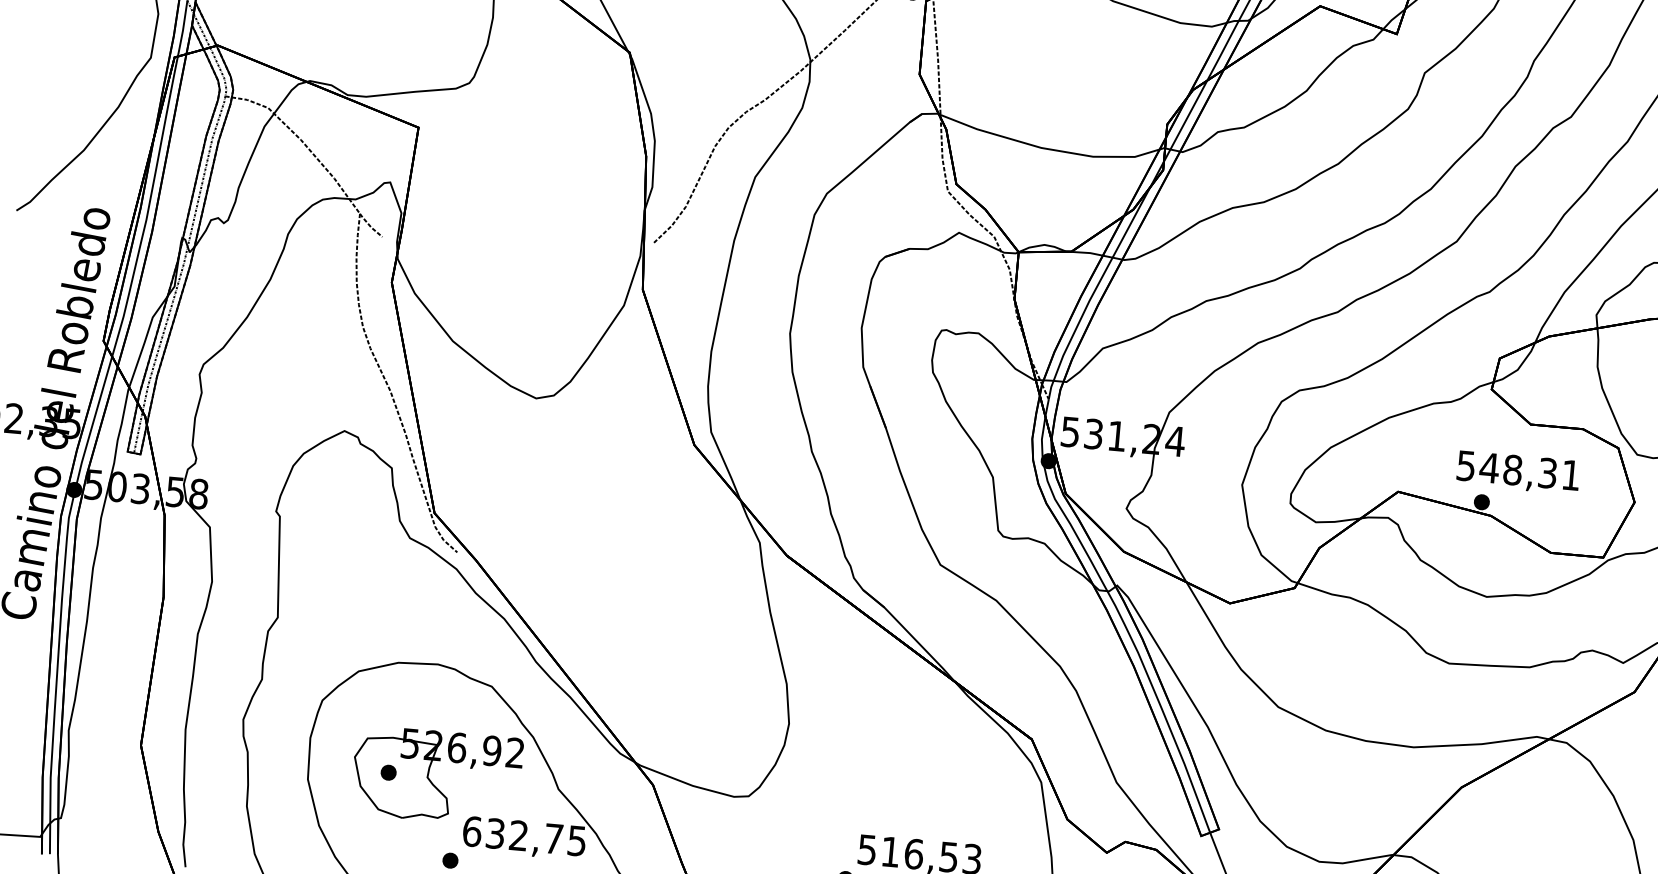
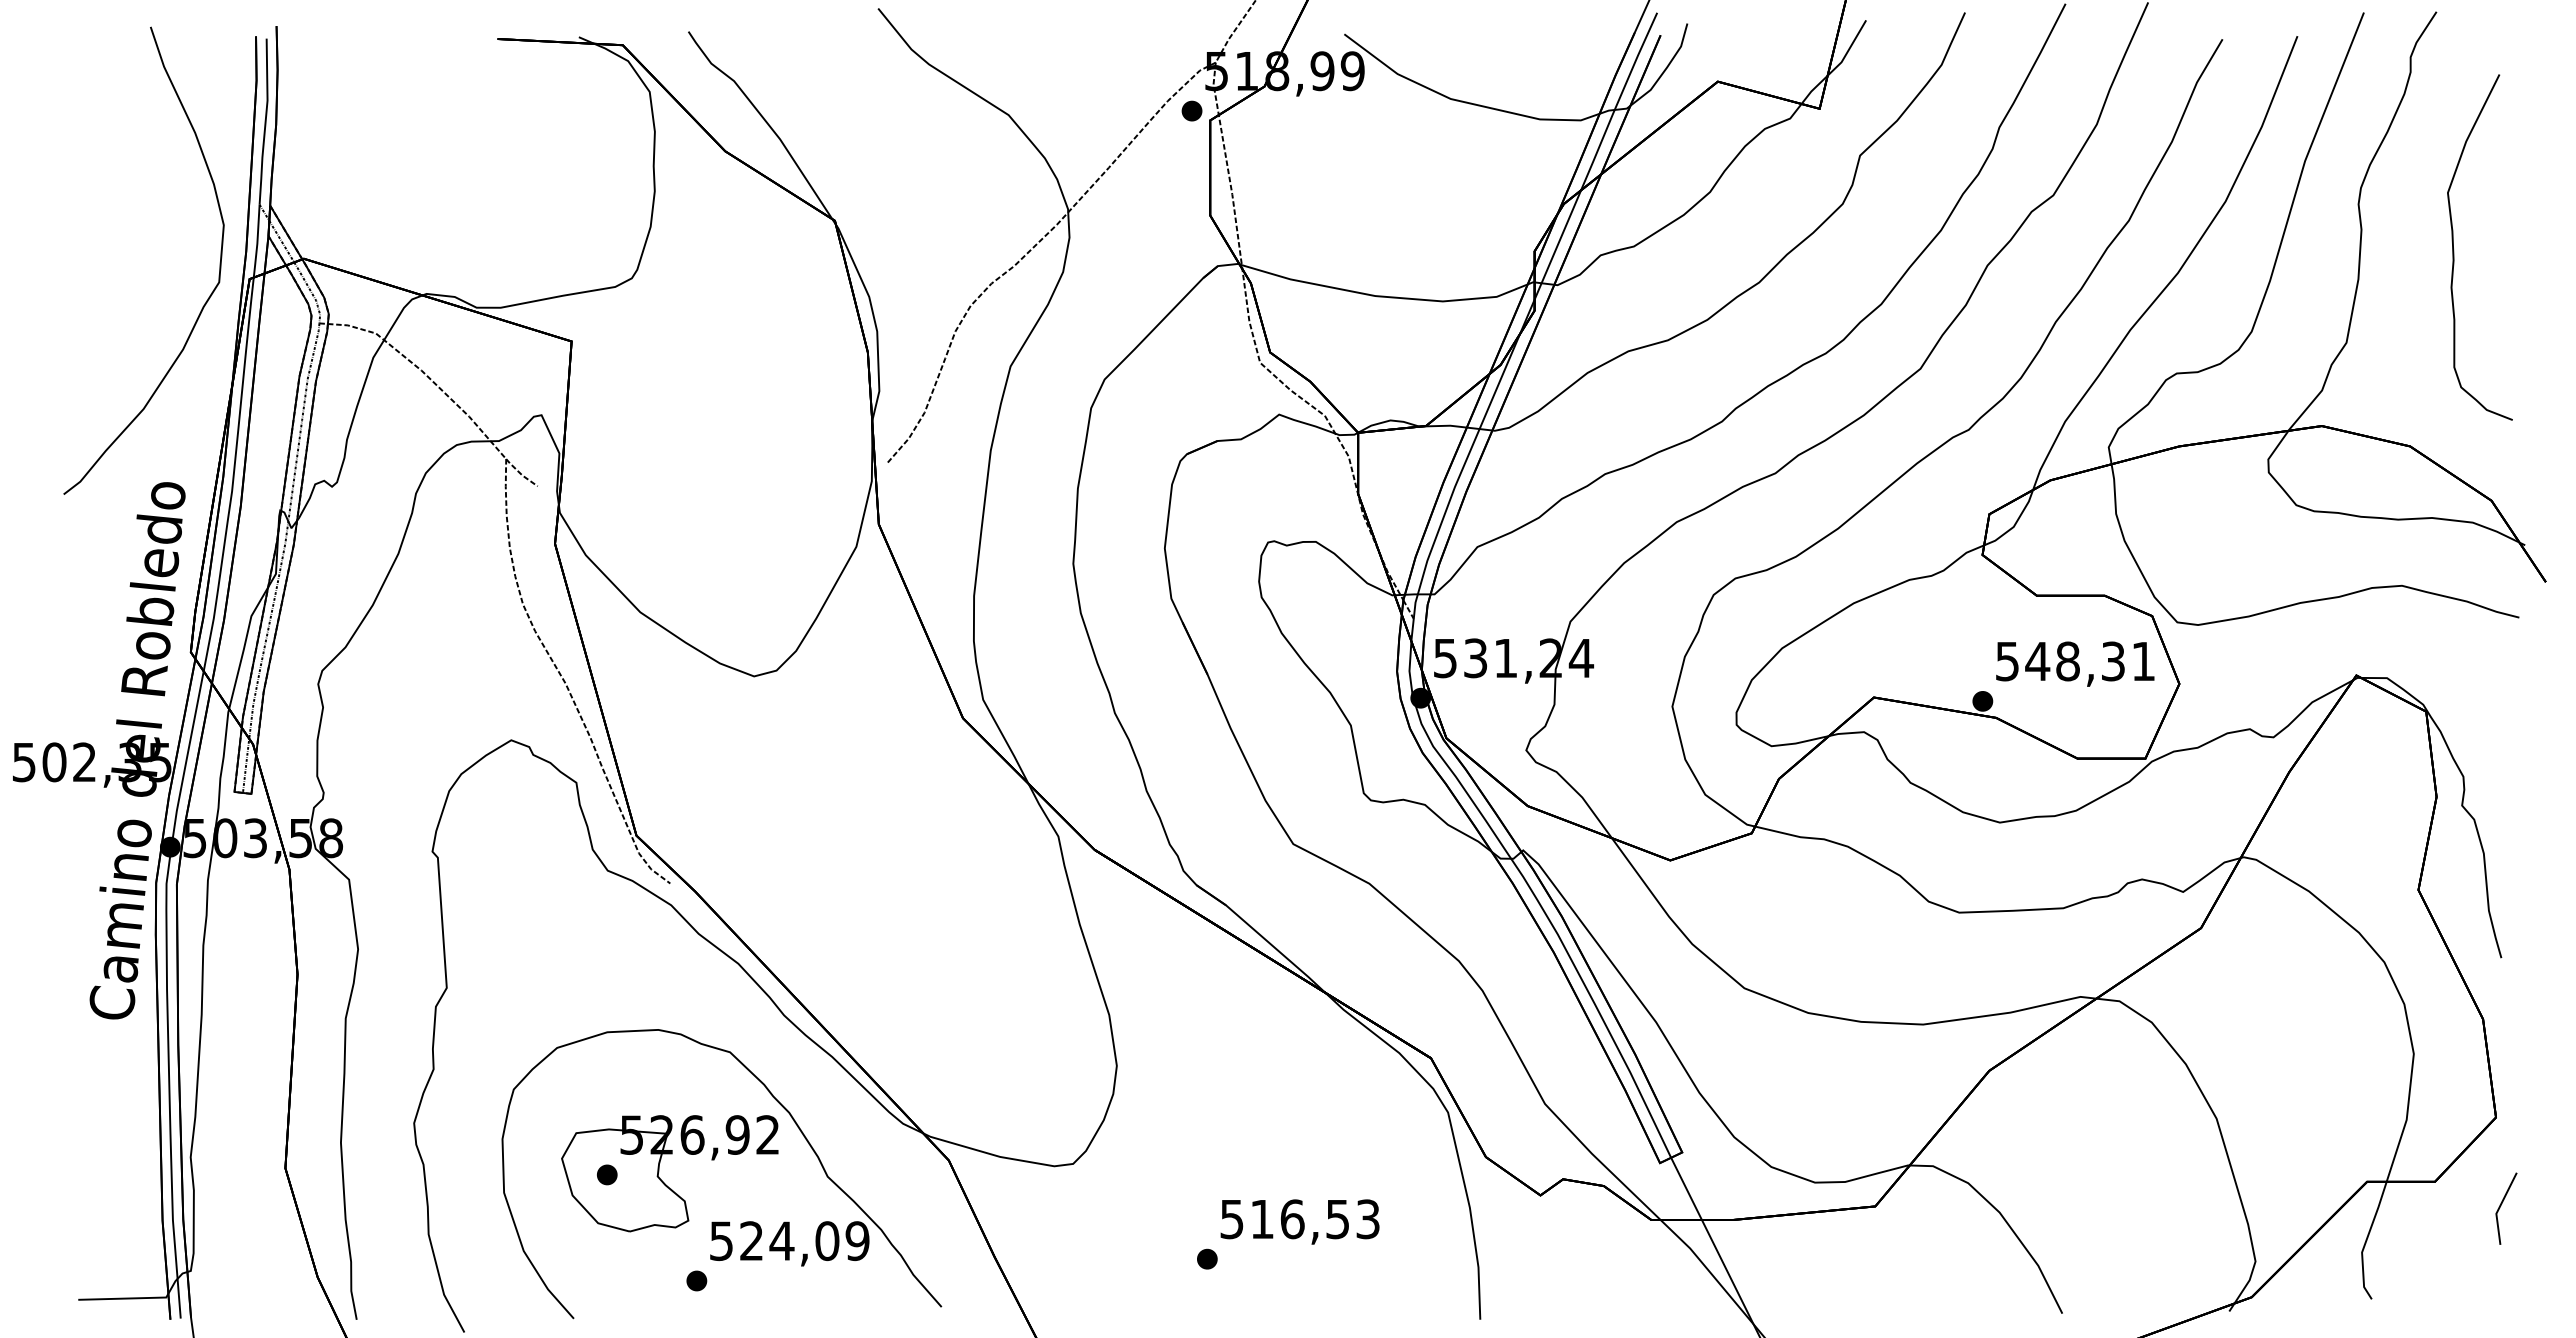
text: (1518, 472) -> (2075, 663), moved
text: (524, 836) -> (789, 1241), 632,75 -> 524,09

